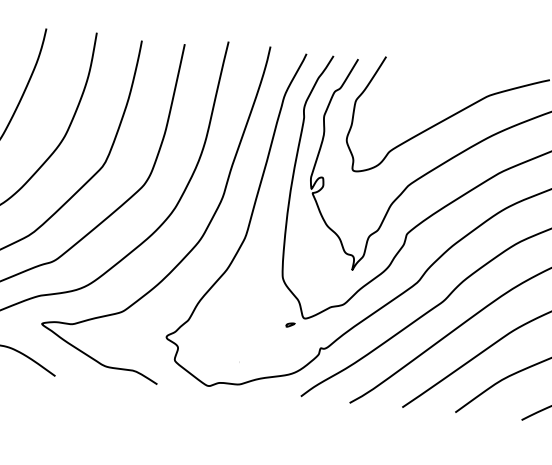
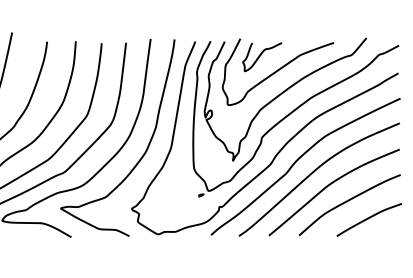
curve: (420, 89) -> (261, 55), added

